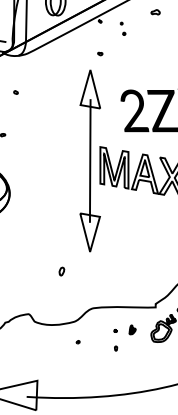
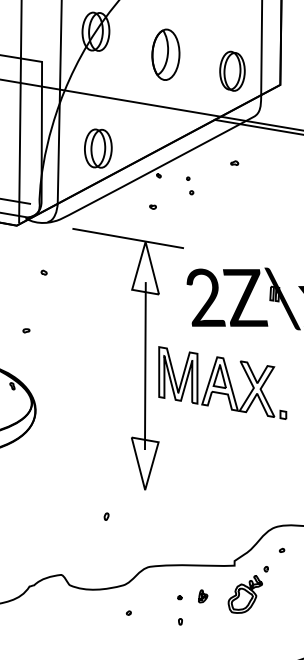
part: (155, 11) -> (234, 162), size x0.62
part: (99, 53) -> (152, 206), moved
line: (77, 67) -> (128, 238), added
part: (61, 271) -> (106, 516), size x0.62

